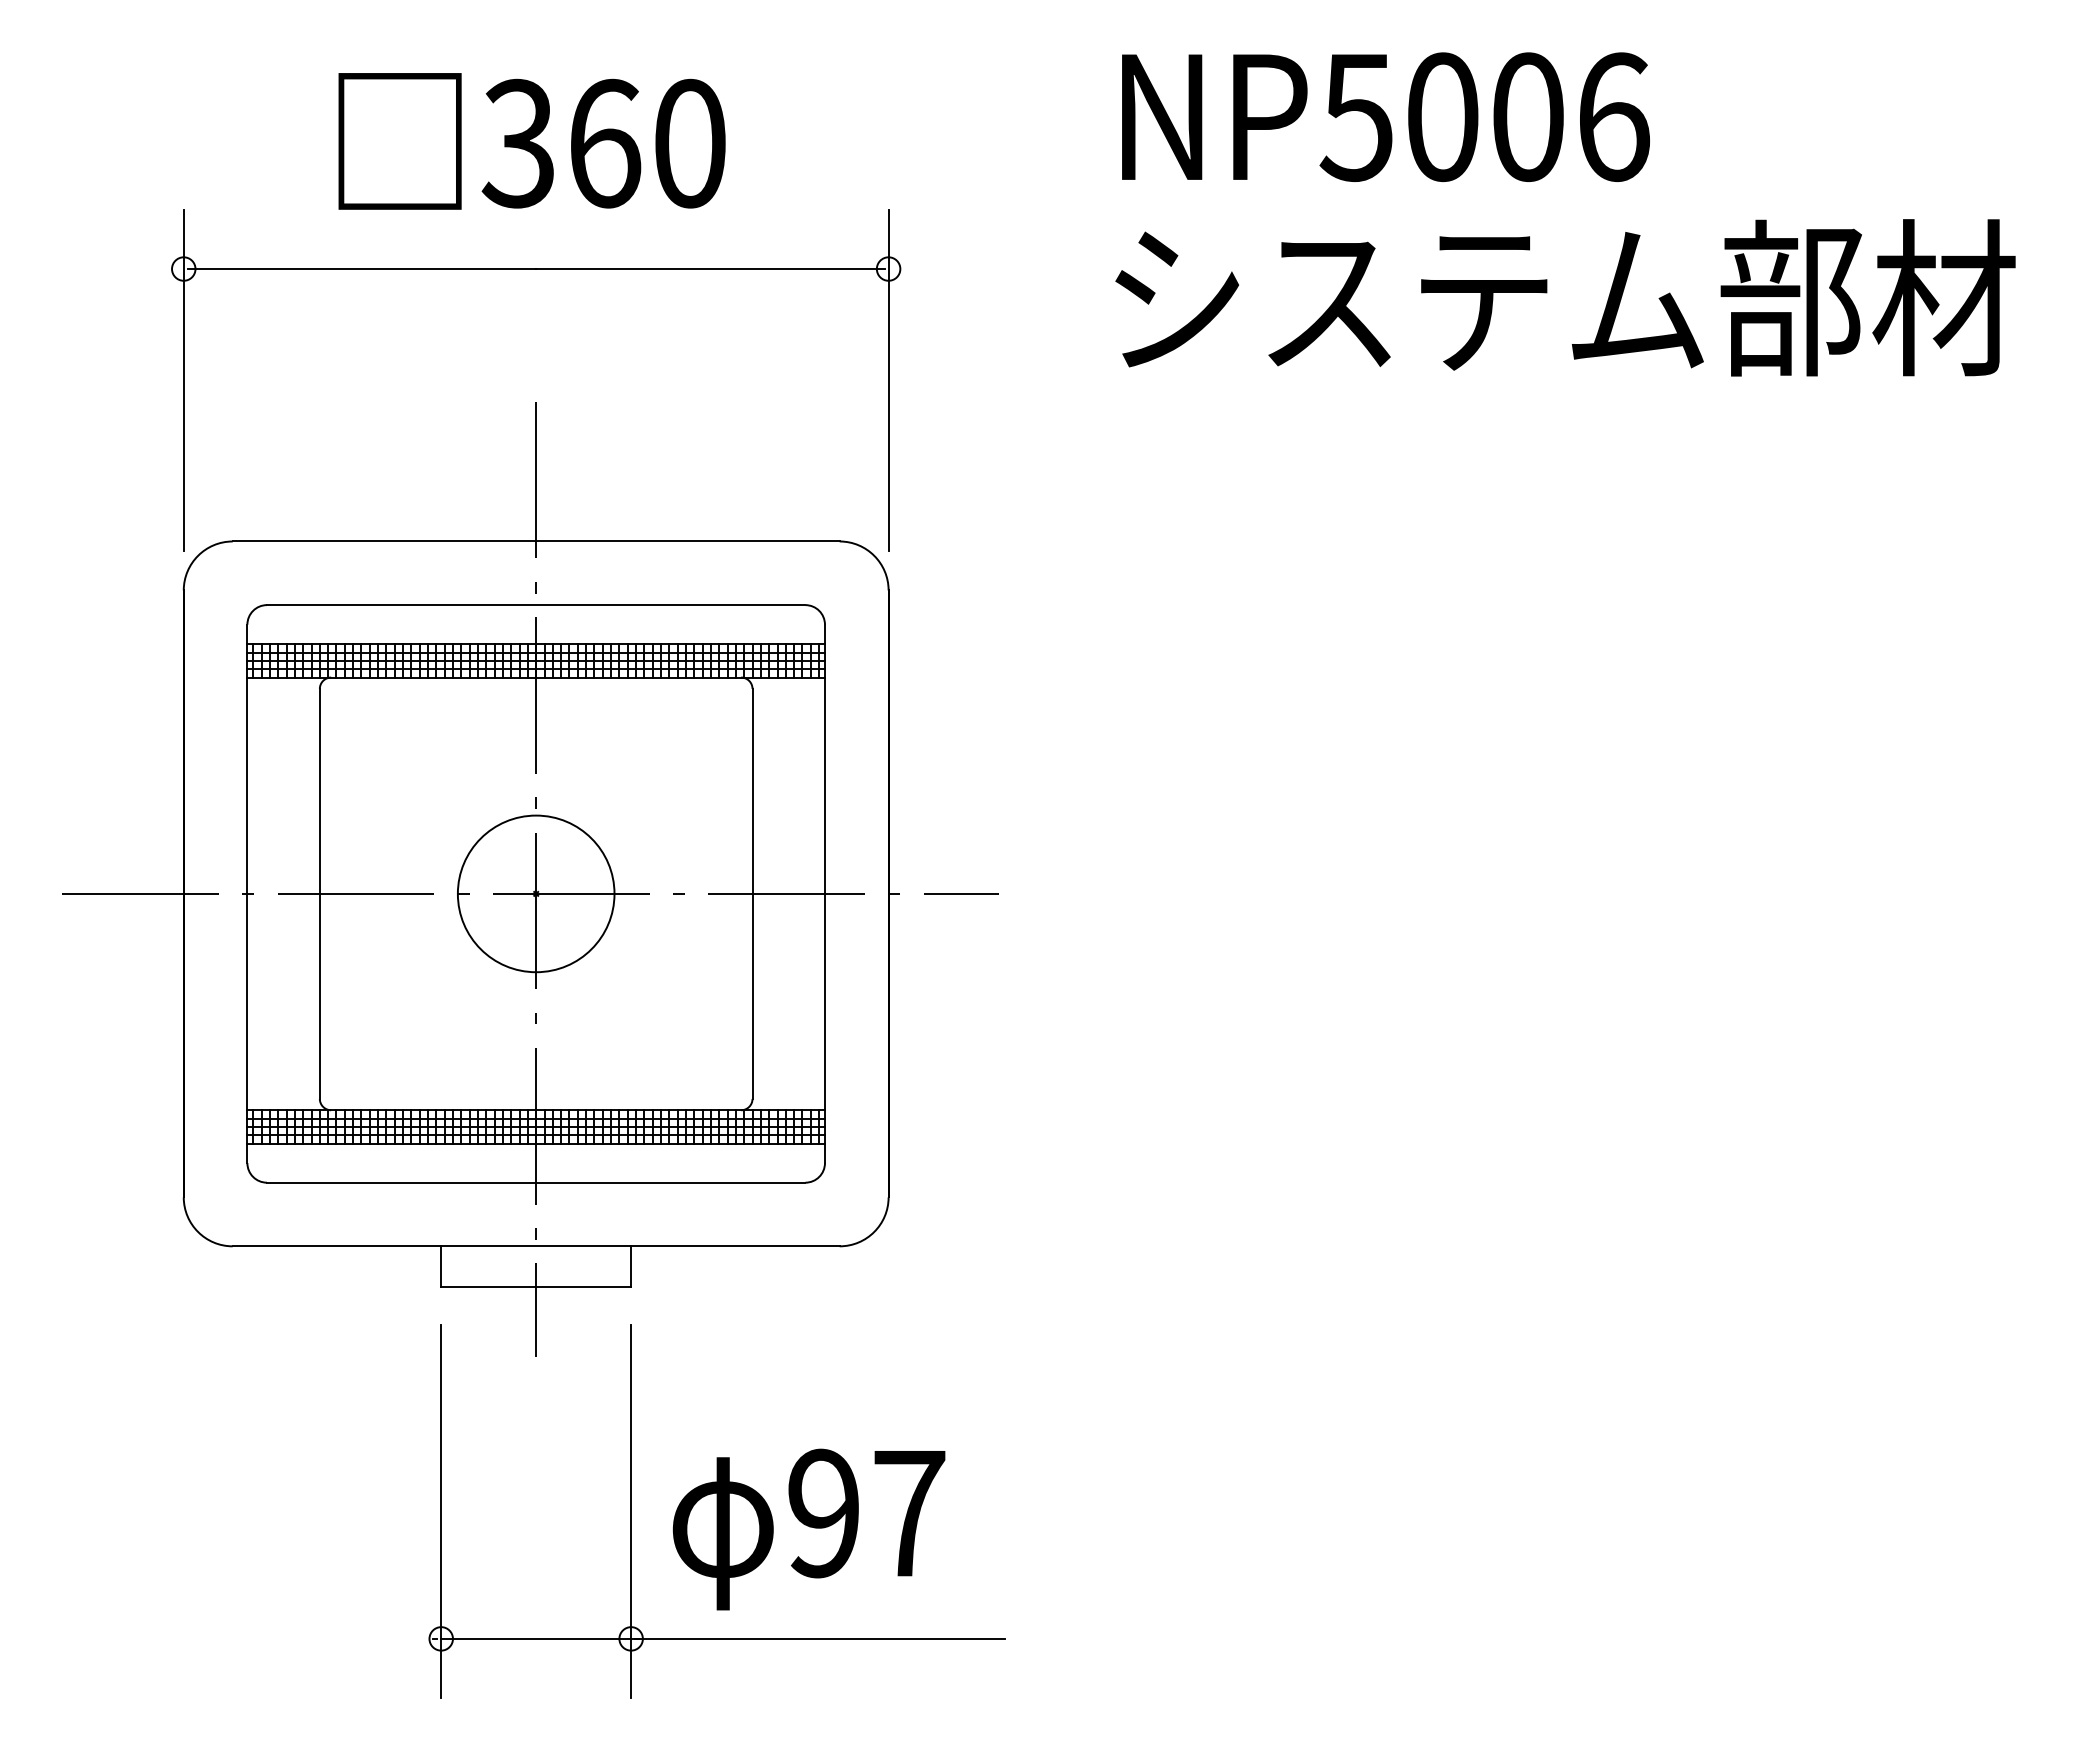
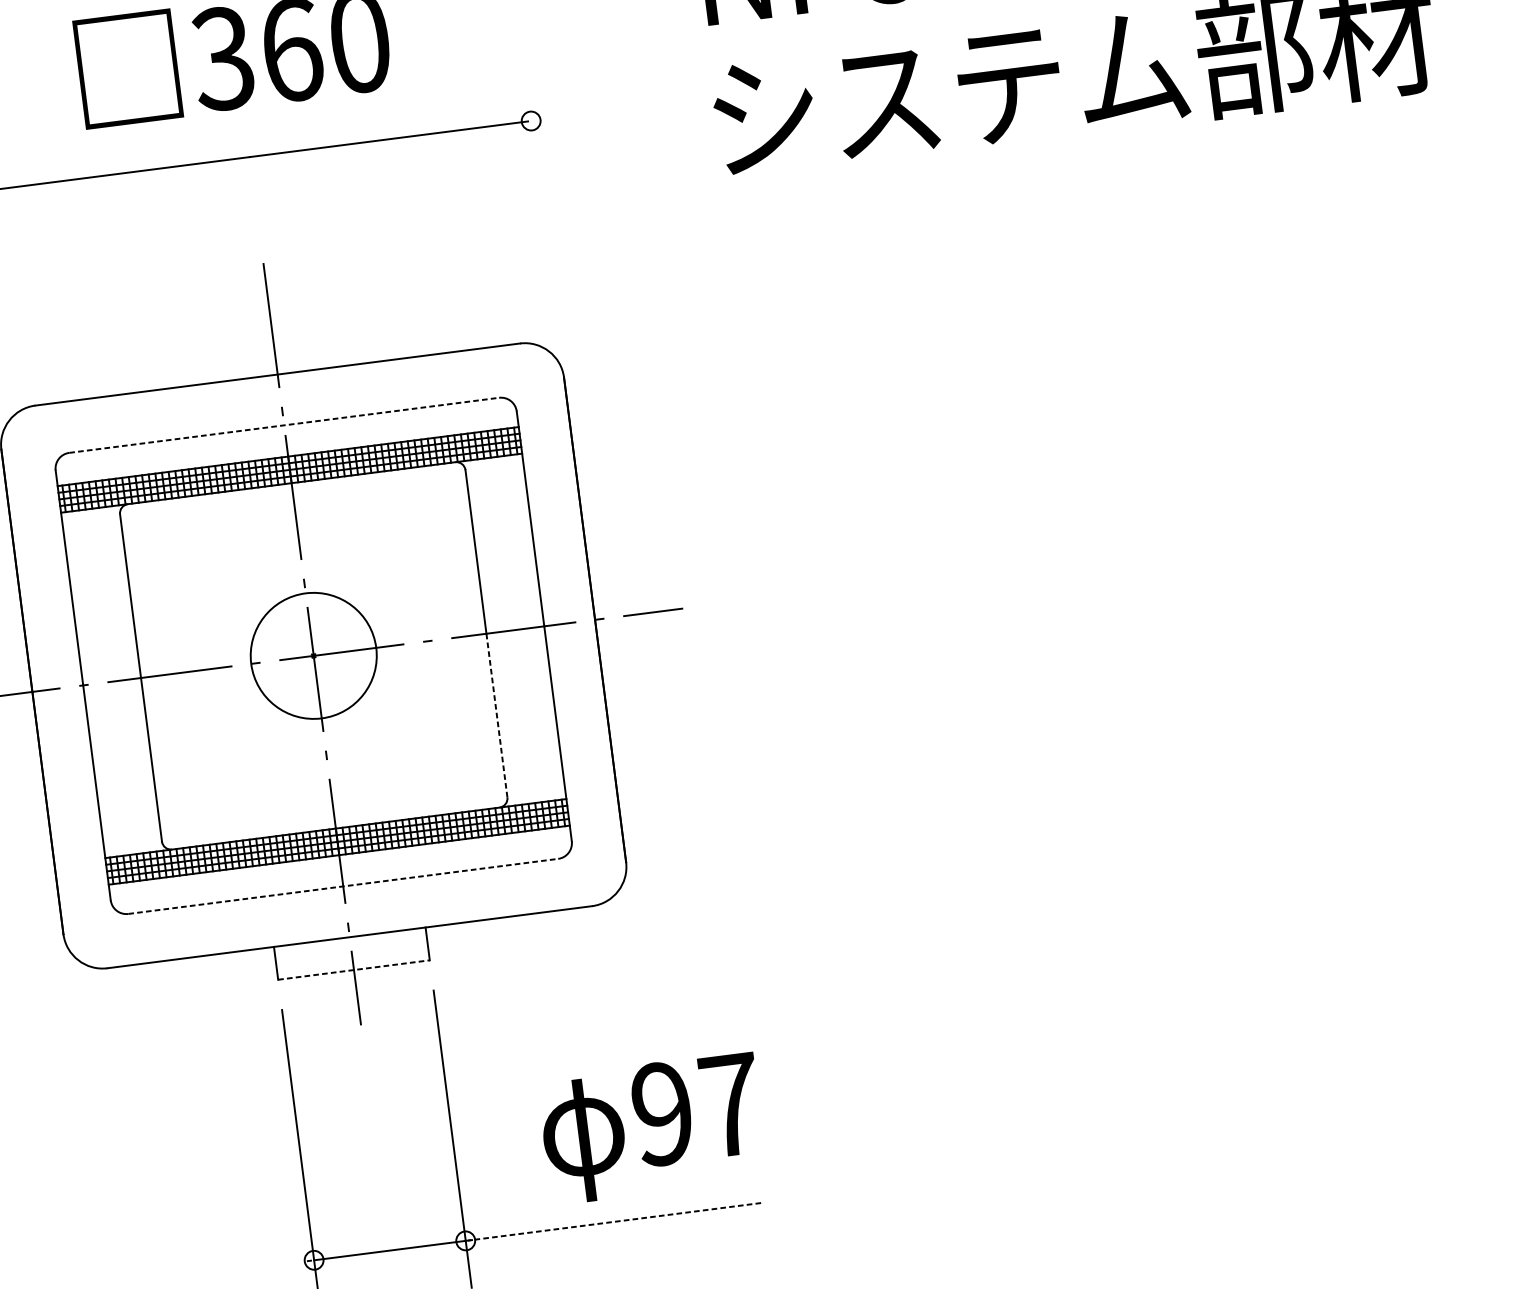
line: (888, 380) -> (542, 210), removed
line: (536, 605) -> (284, 425), solid -> dashed
line: (752, 995) -> (496, 714), solid -> dashed
line: (536, 1182) -> (343, 886), solid -> dashed
line: (536, 1287) -> (354, 970), solid -> dashed
text: (808, 1529) -> (652, 1128), moved
line: (817, 1638) -> (614, 1221), solid -> dashed

